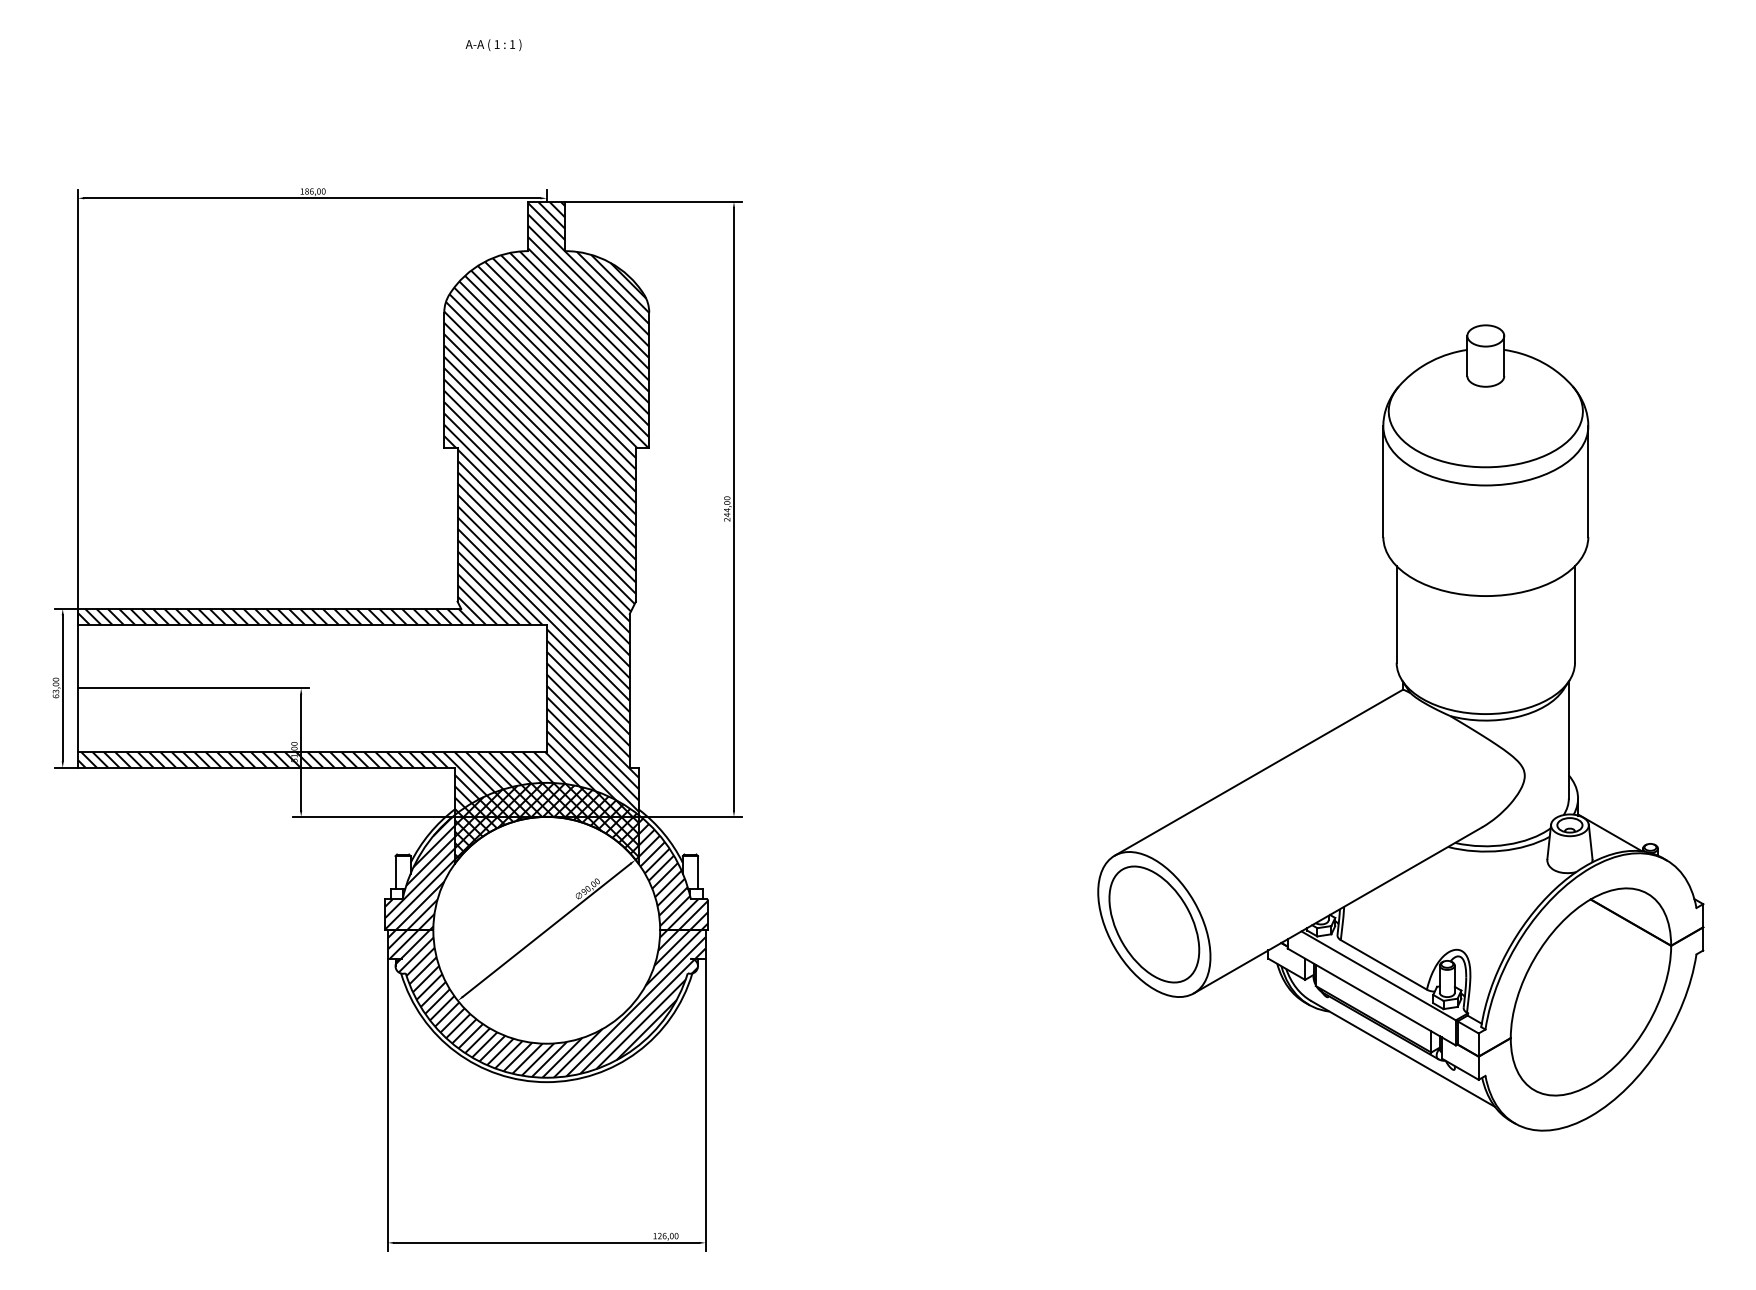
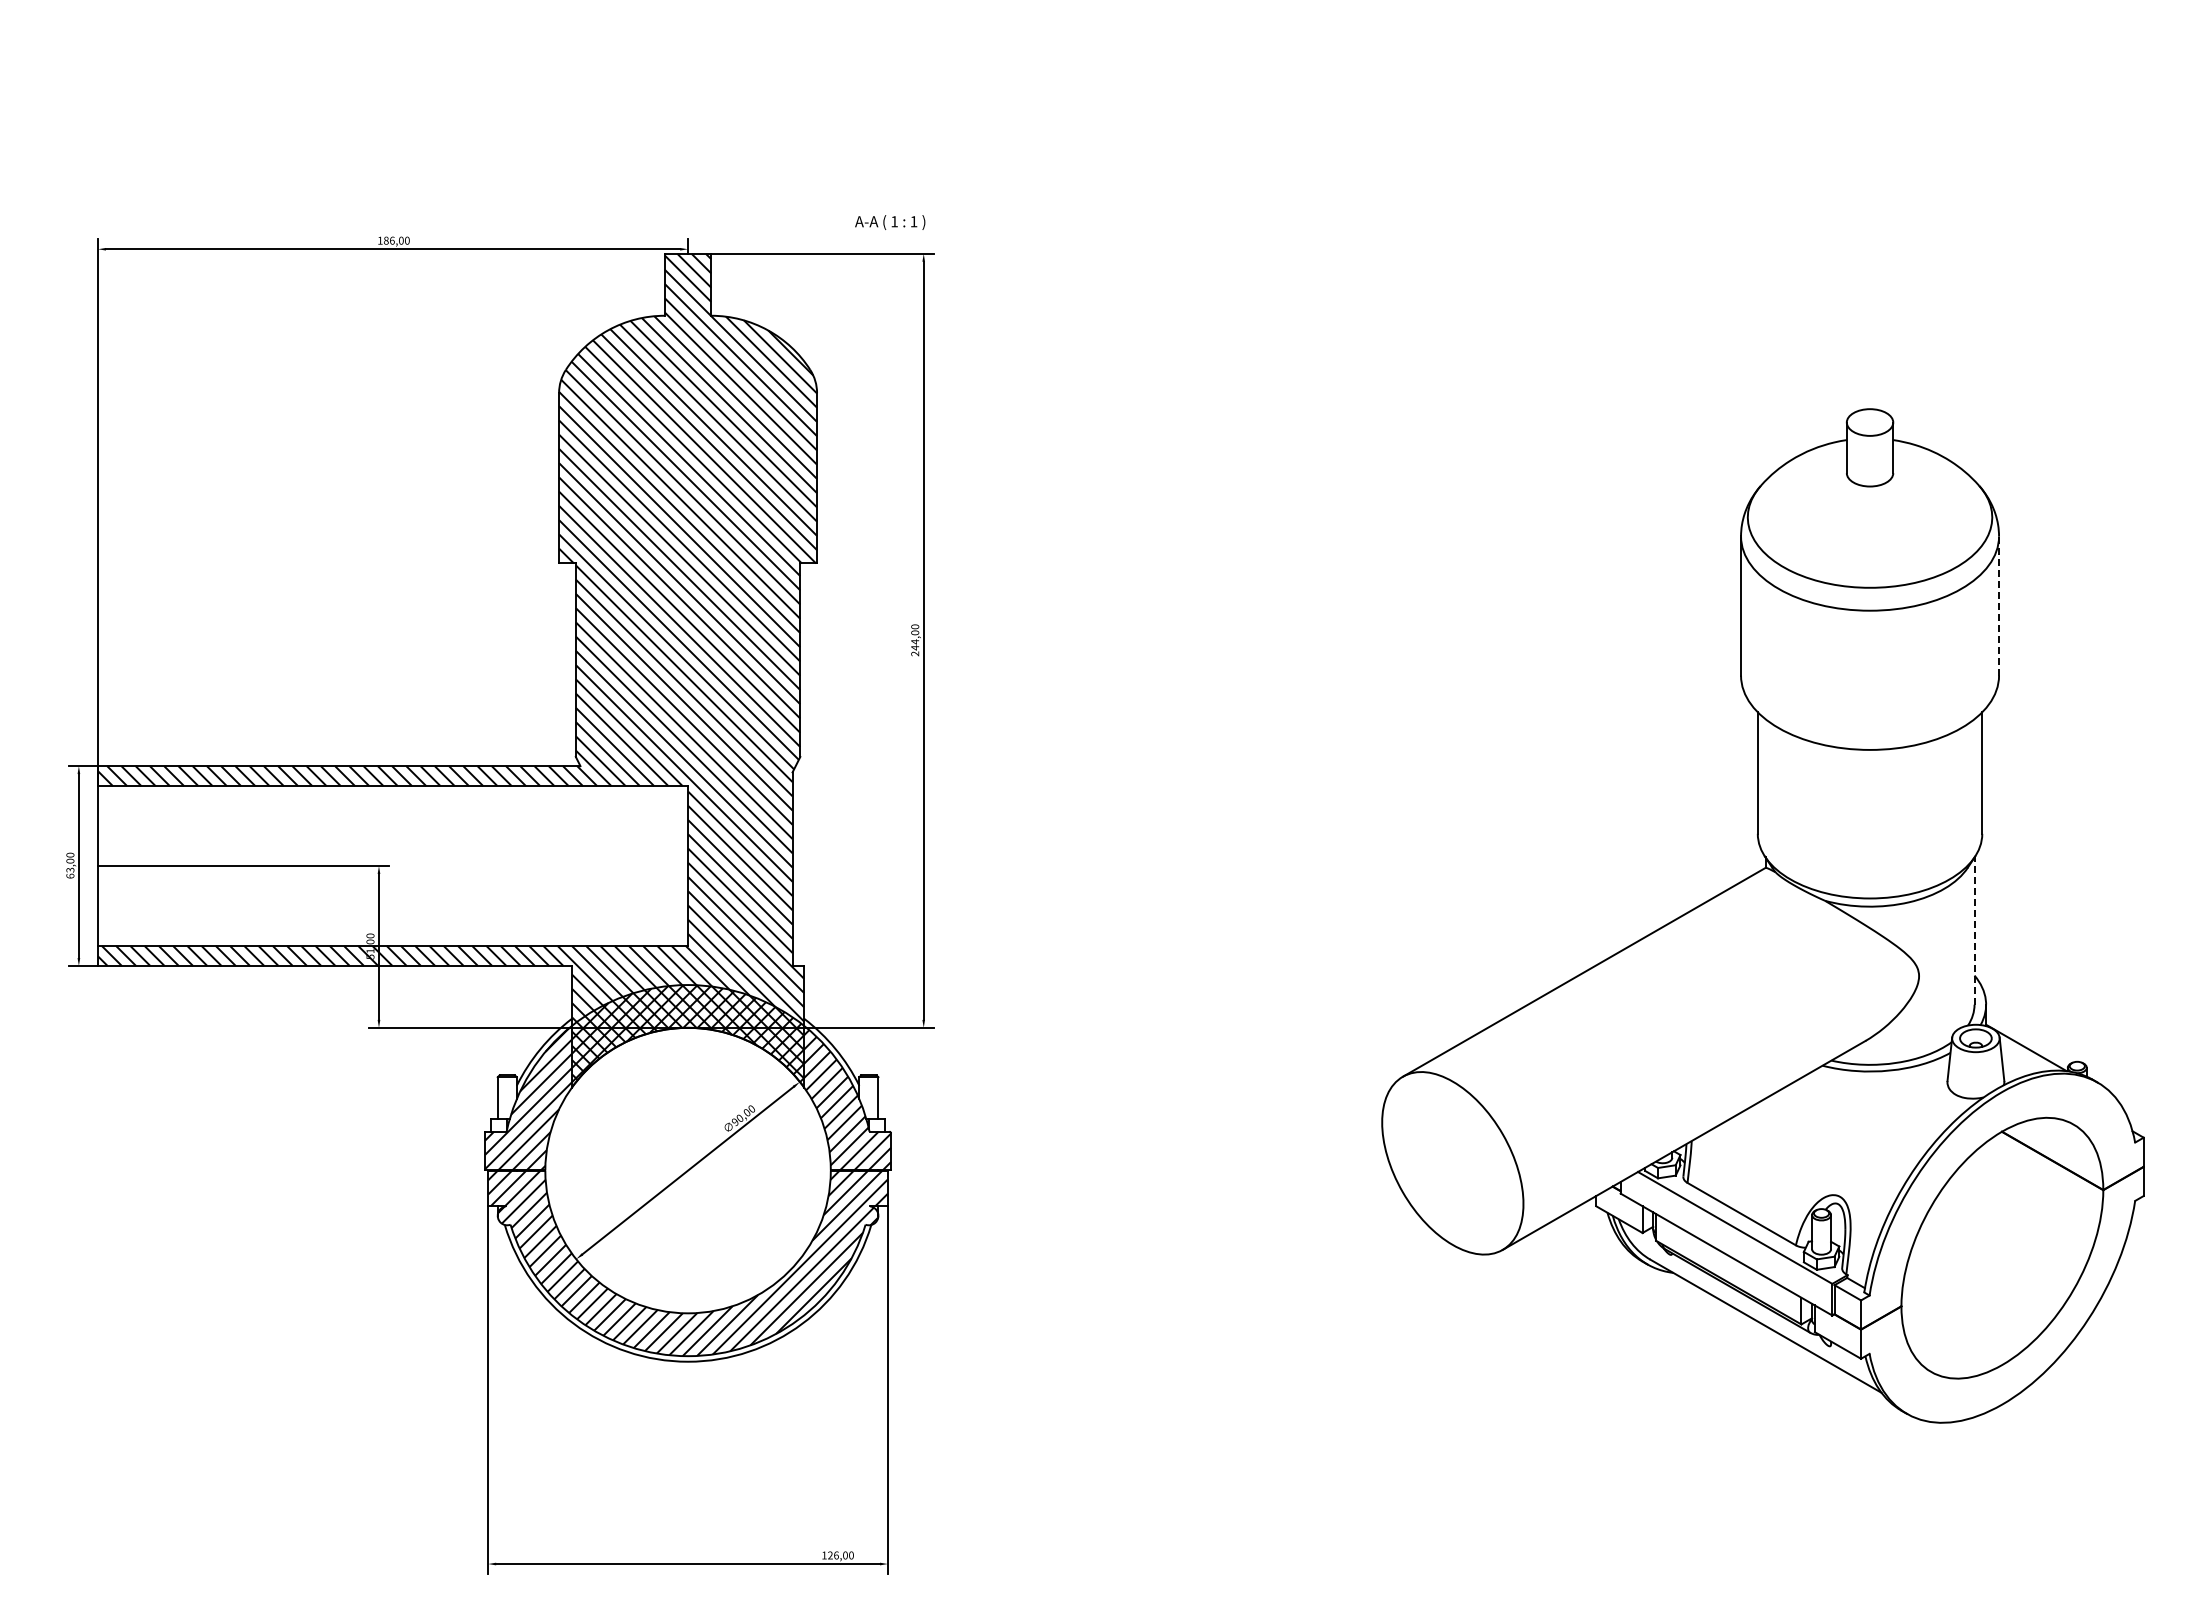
text: (493, 45) -> (890, 222), moved
line: (1588, 482) -> (1999, 606), solid -> dashed
line: (1568, 740) -> (1974, 931), solid -> dashed
part: (1154, 924) -> (1452, 1163), removed

